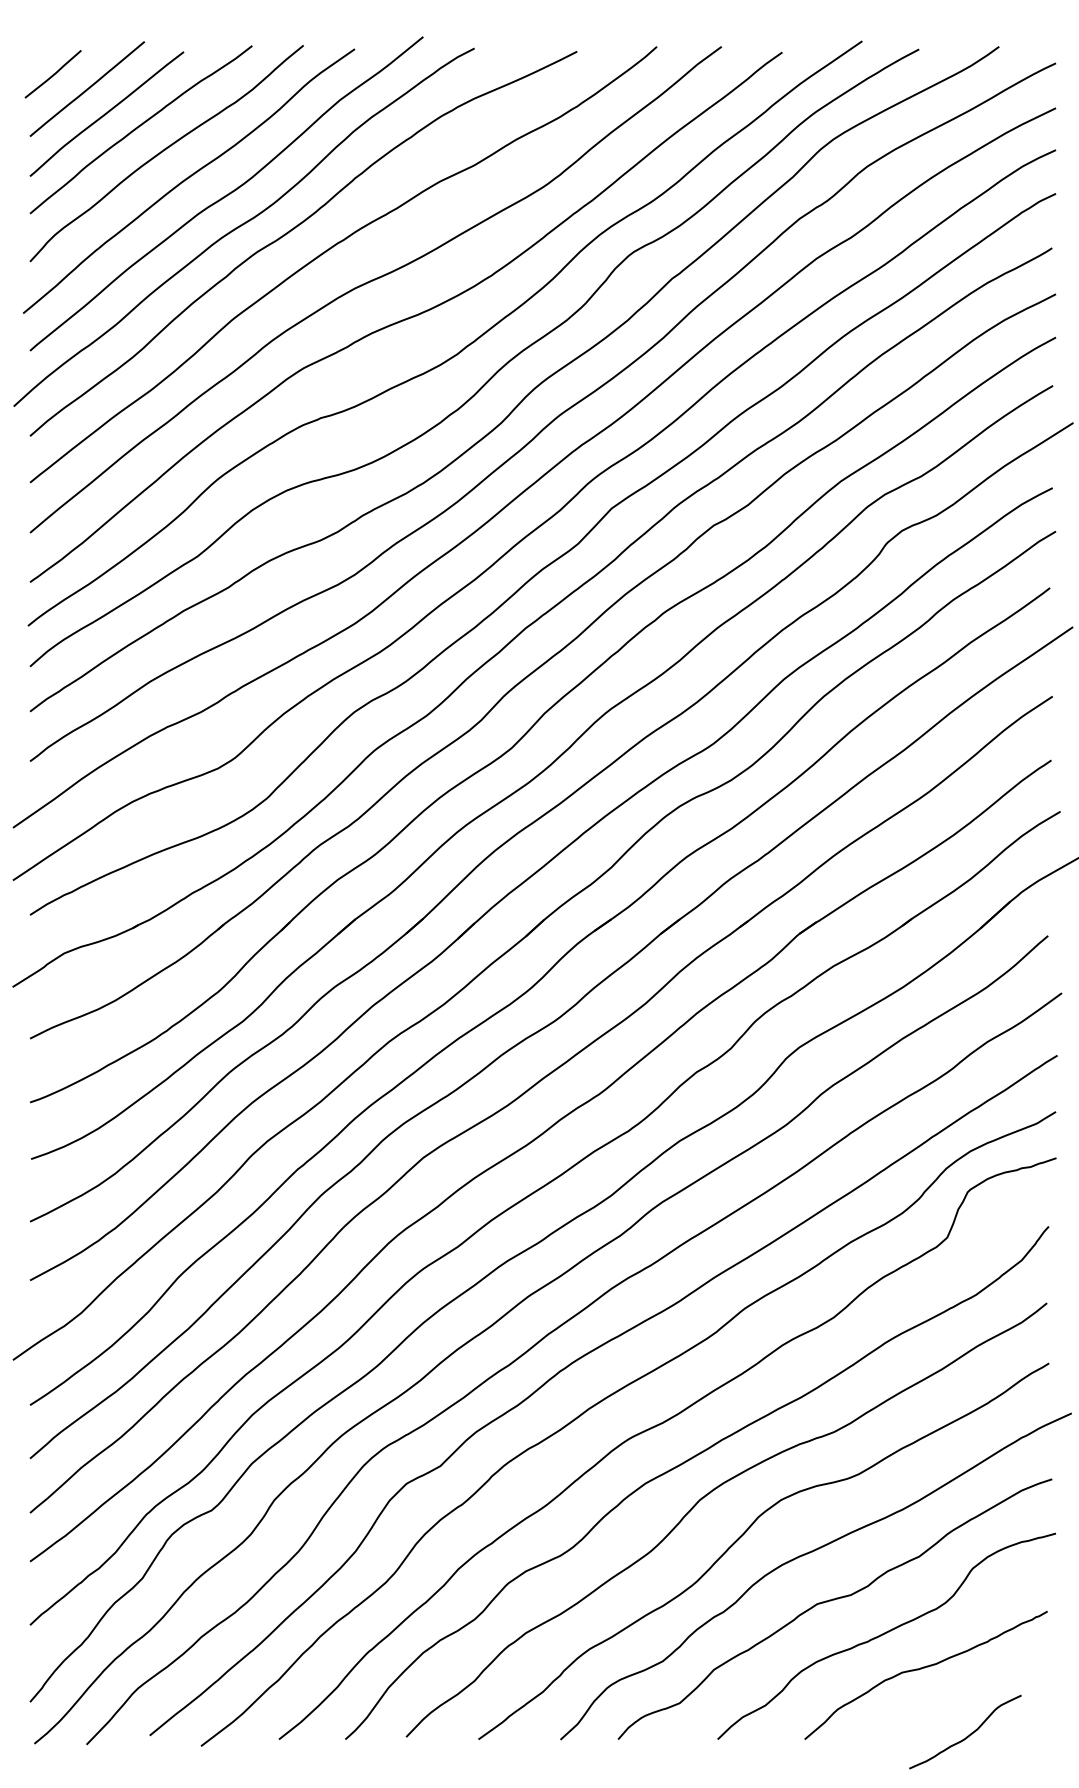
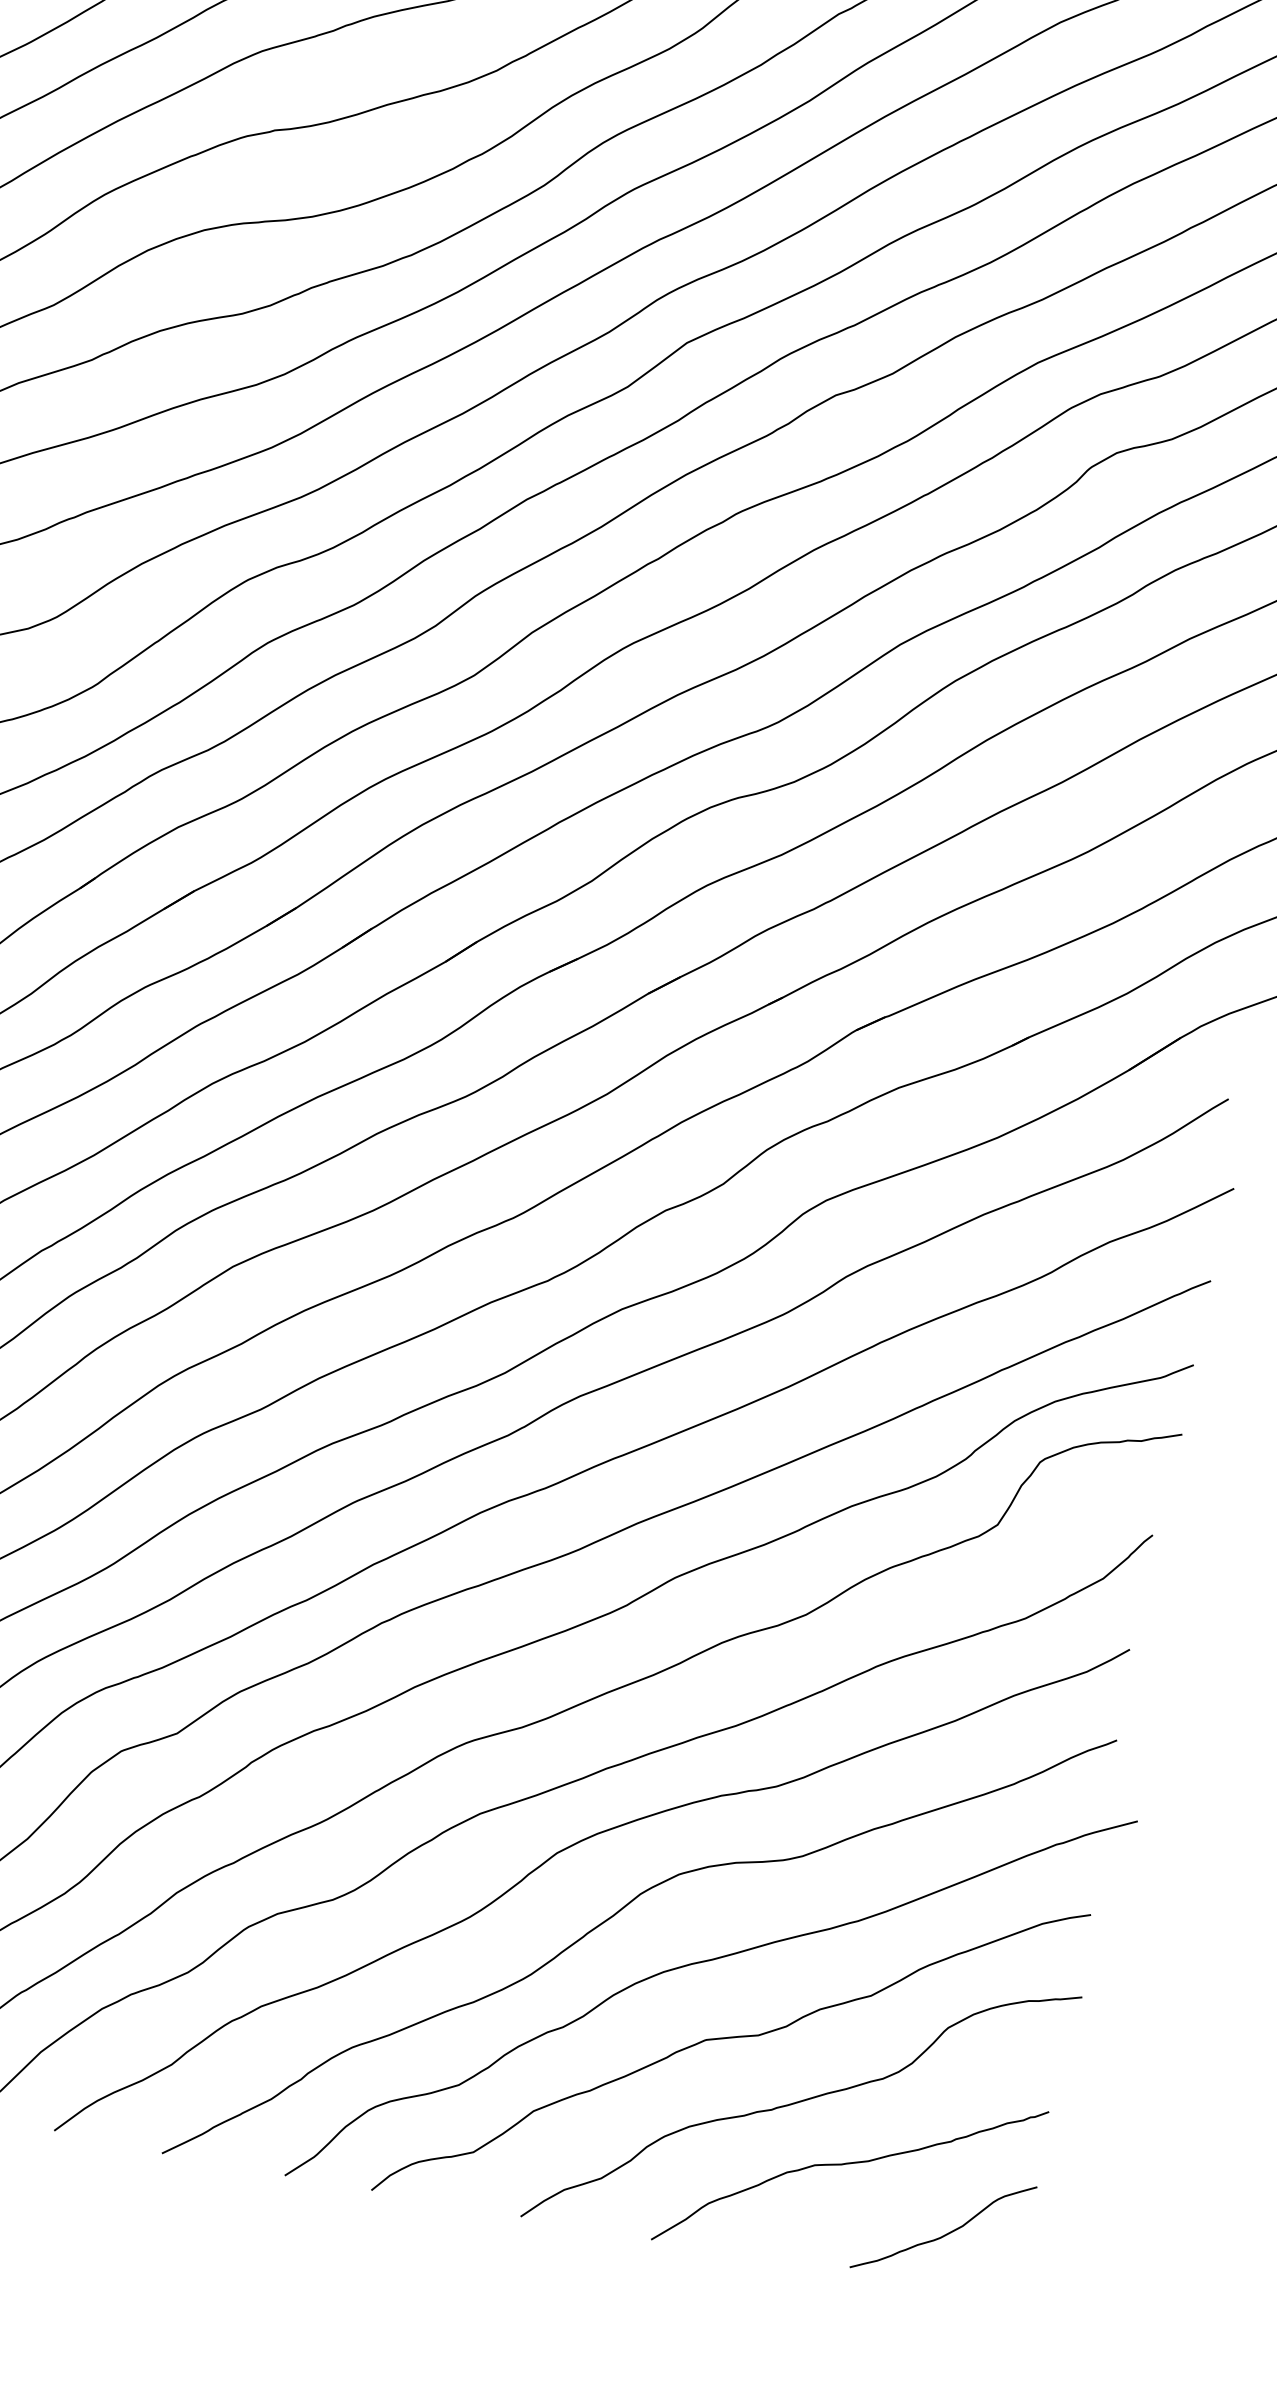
curve: (967, 1735) -> (945, 2232), moved

